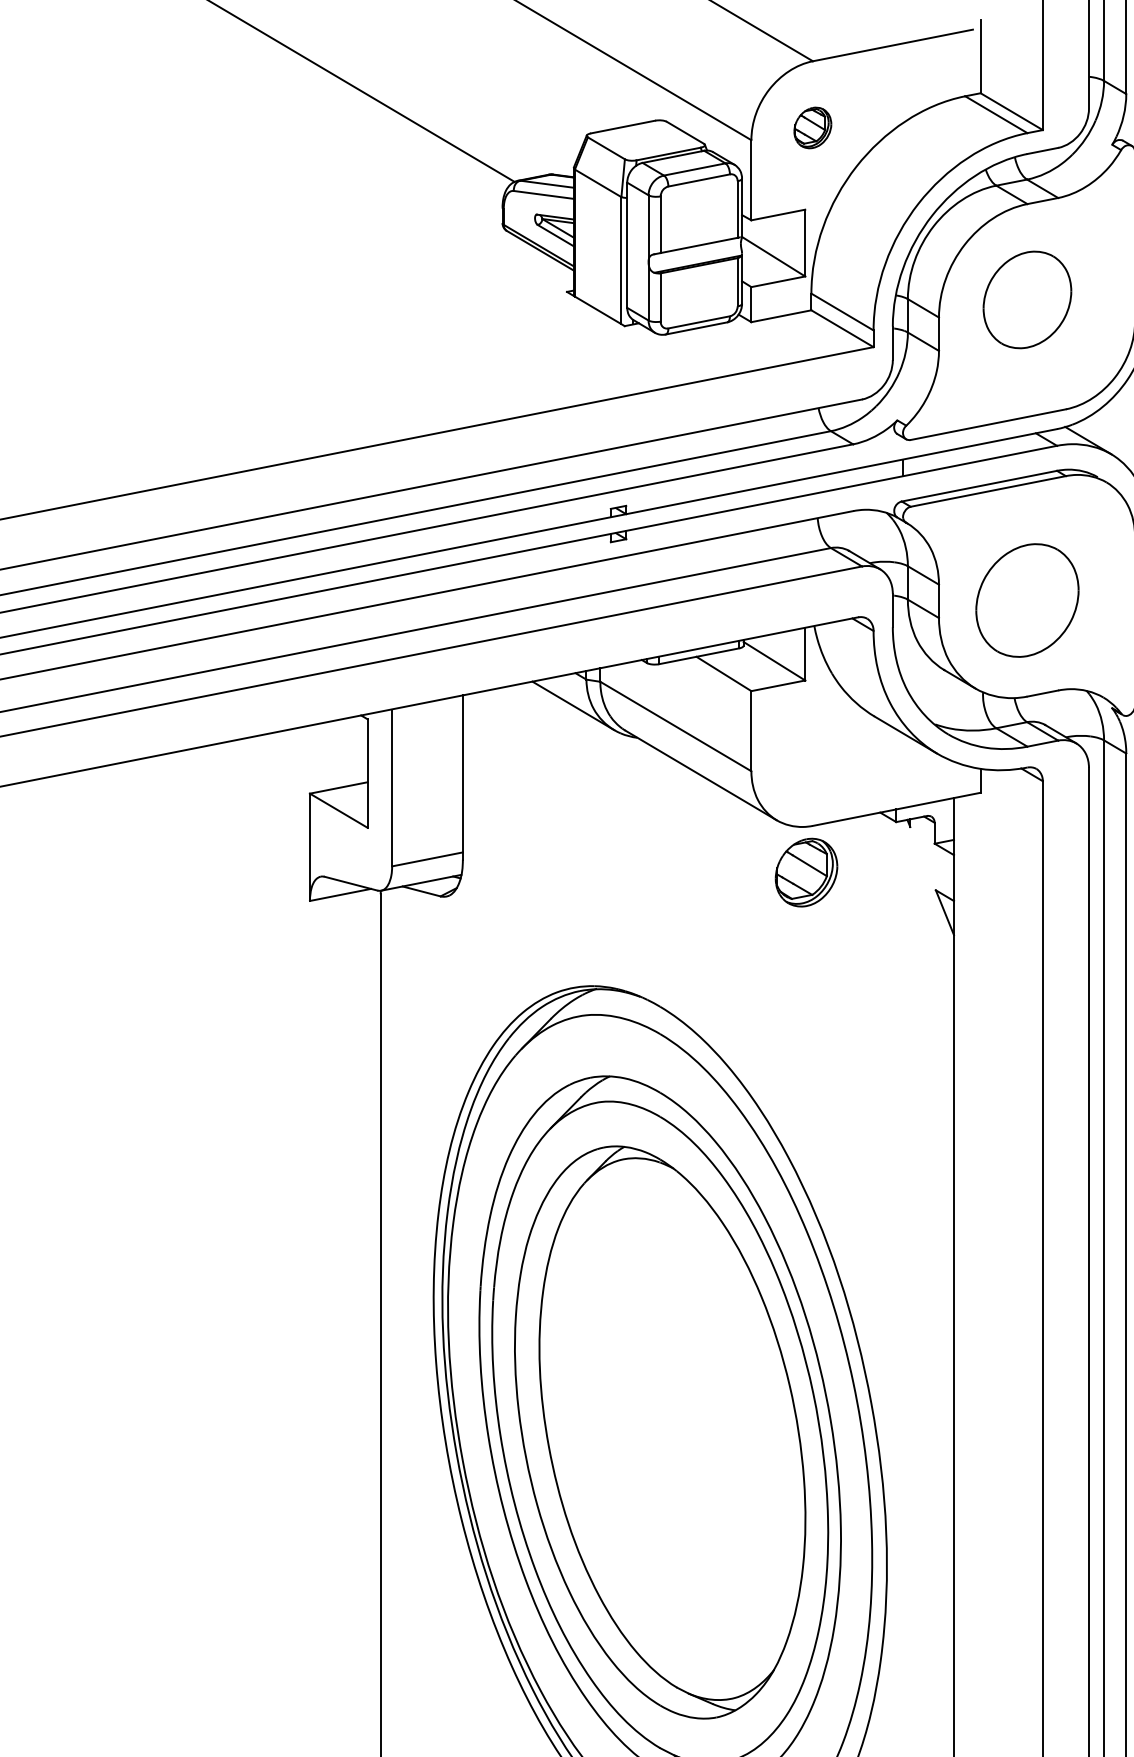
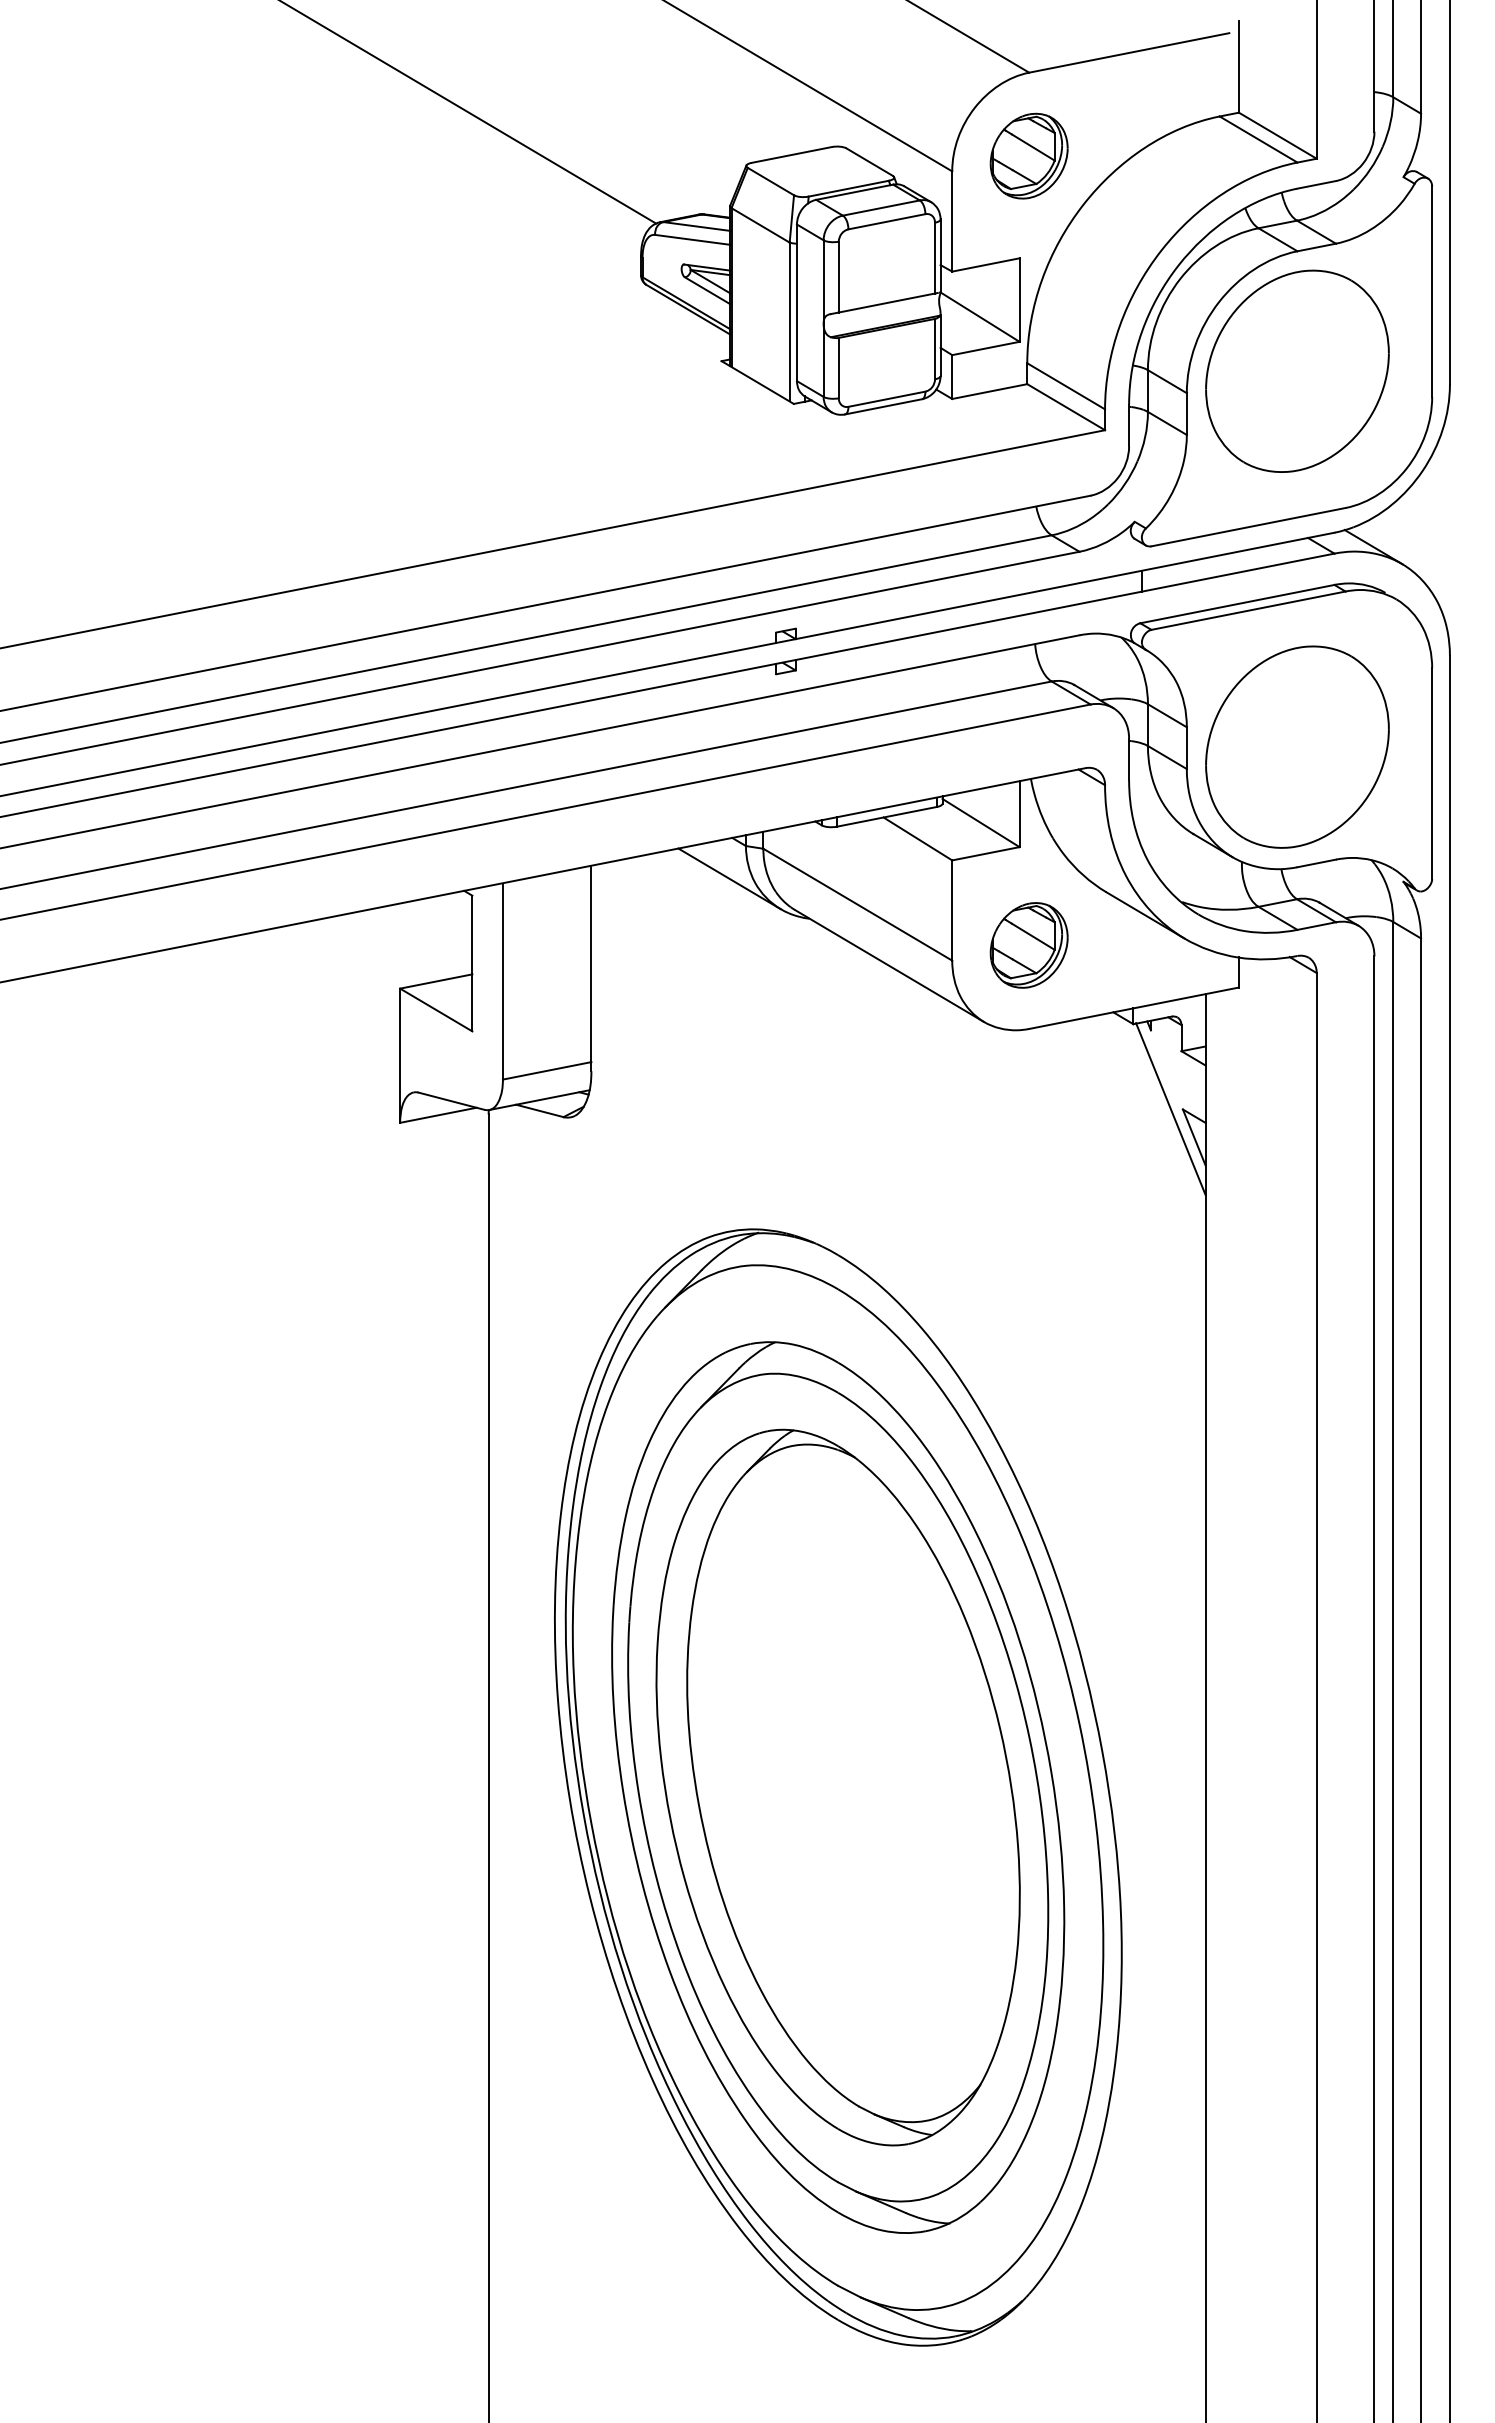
part: (812, 127) -> (1028, 155), size x1.67
part: (1027, 299) -> (1297, 370), size x1.67
part: (1027, 600) -> (1297, 746), size x1.43
part: (805, 872) -> (1028, 945), moved
line: (925, 890) -> (1170, 1109), added

